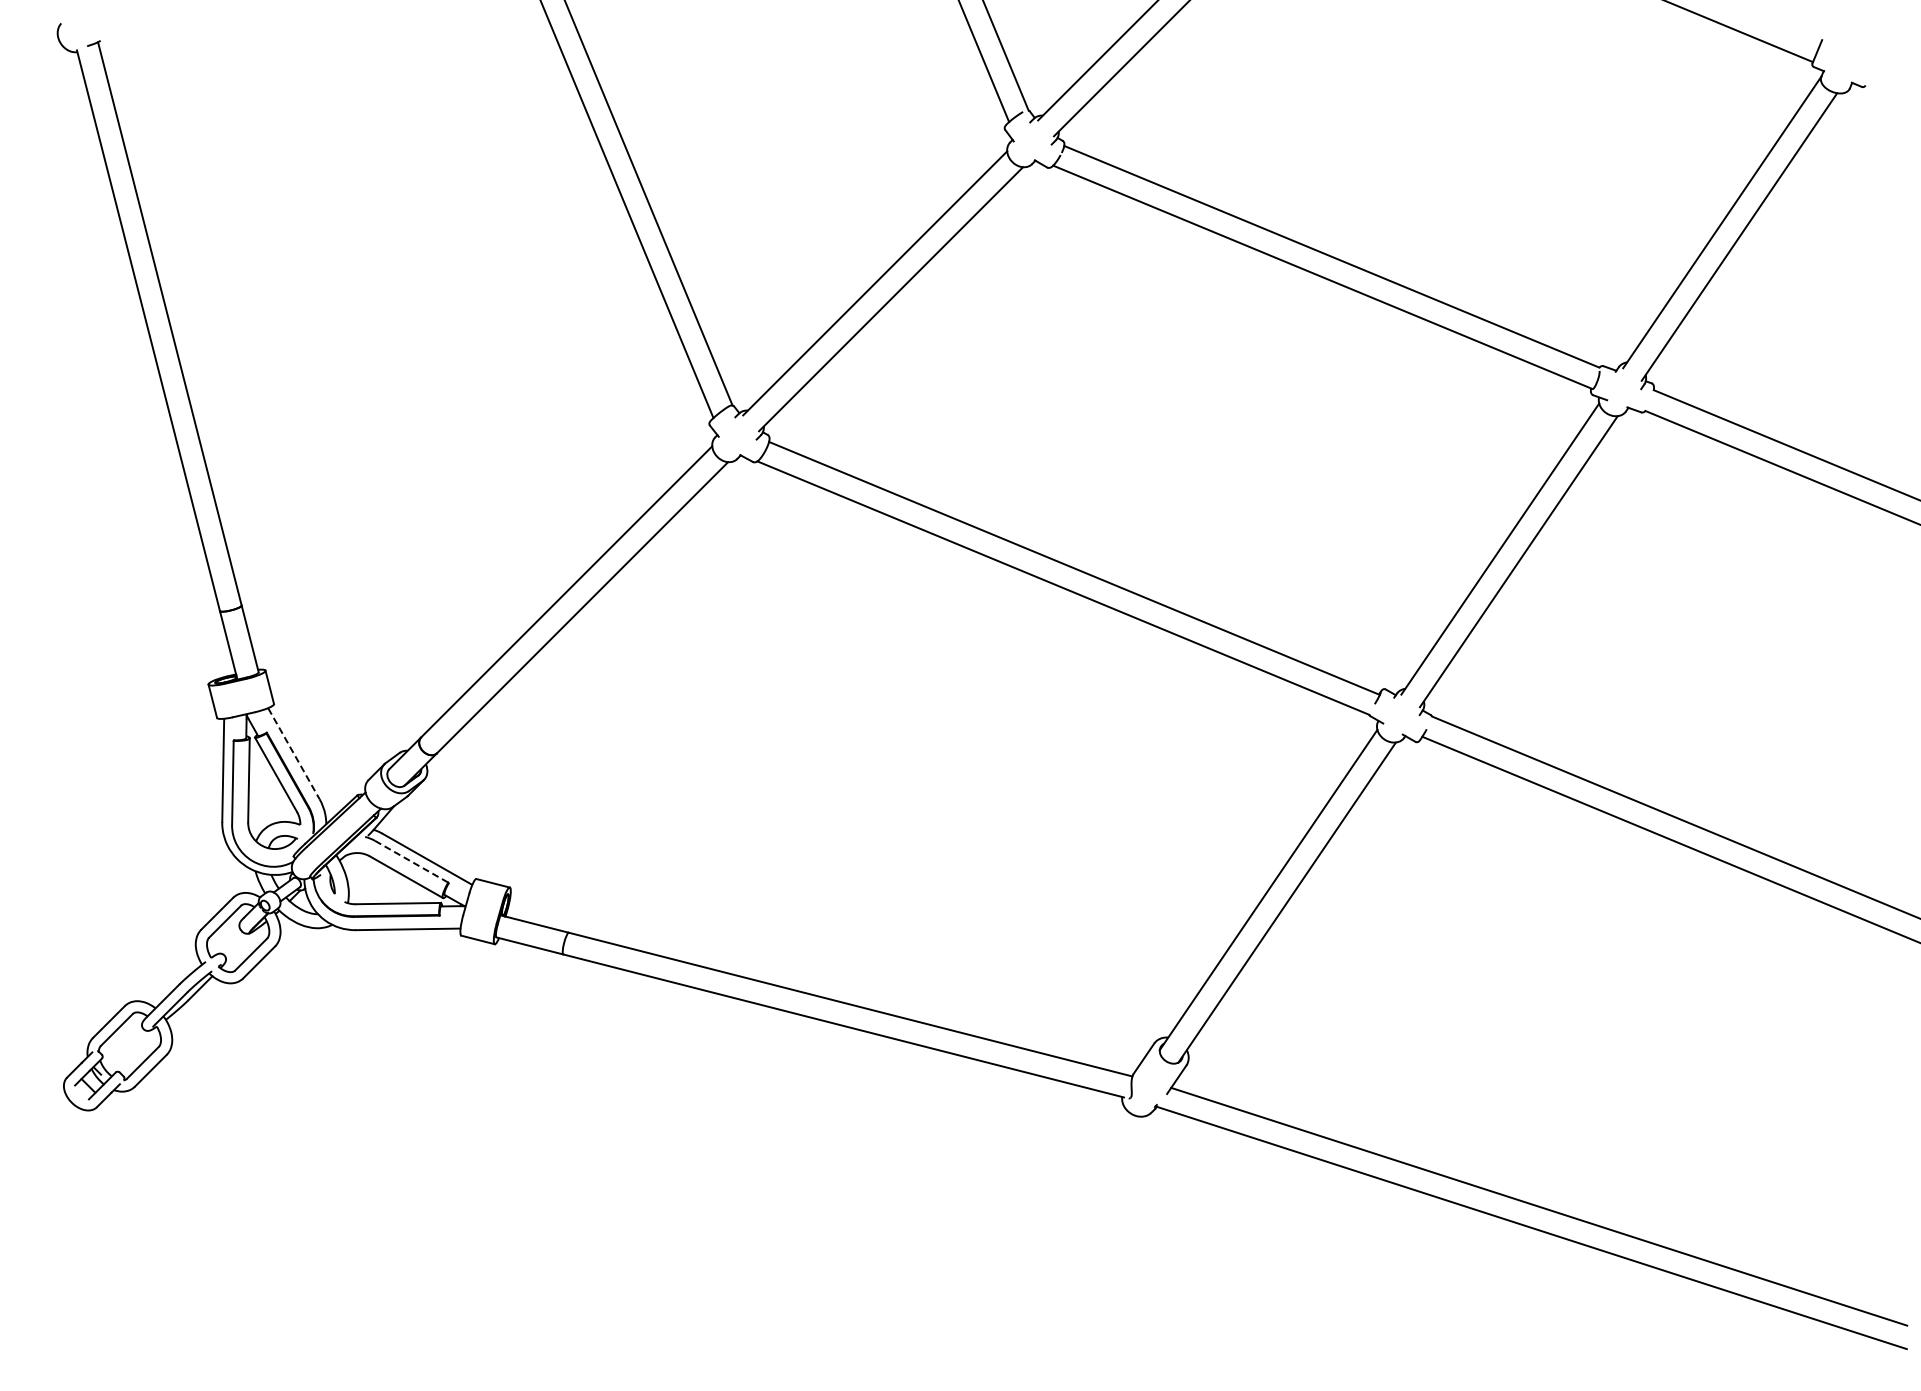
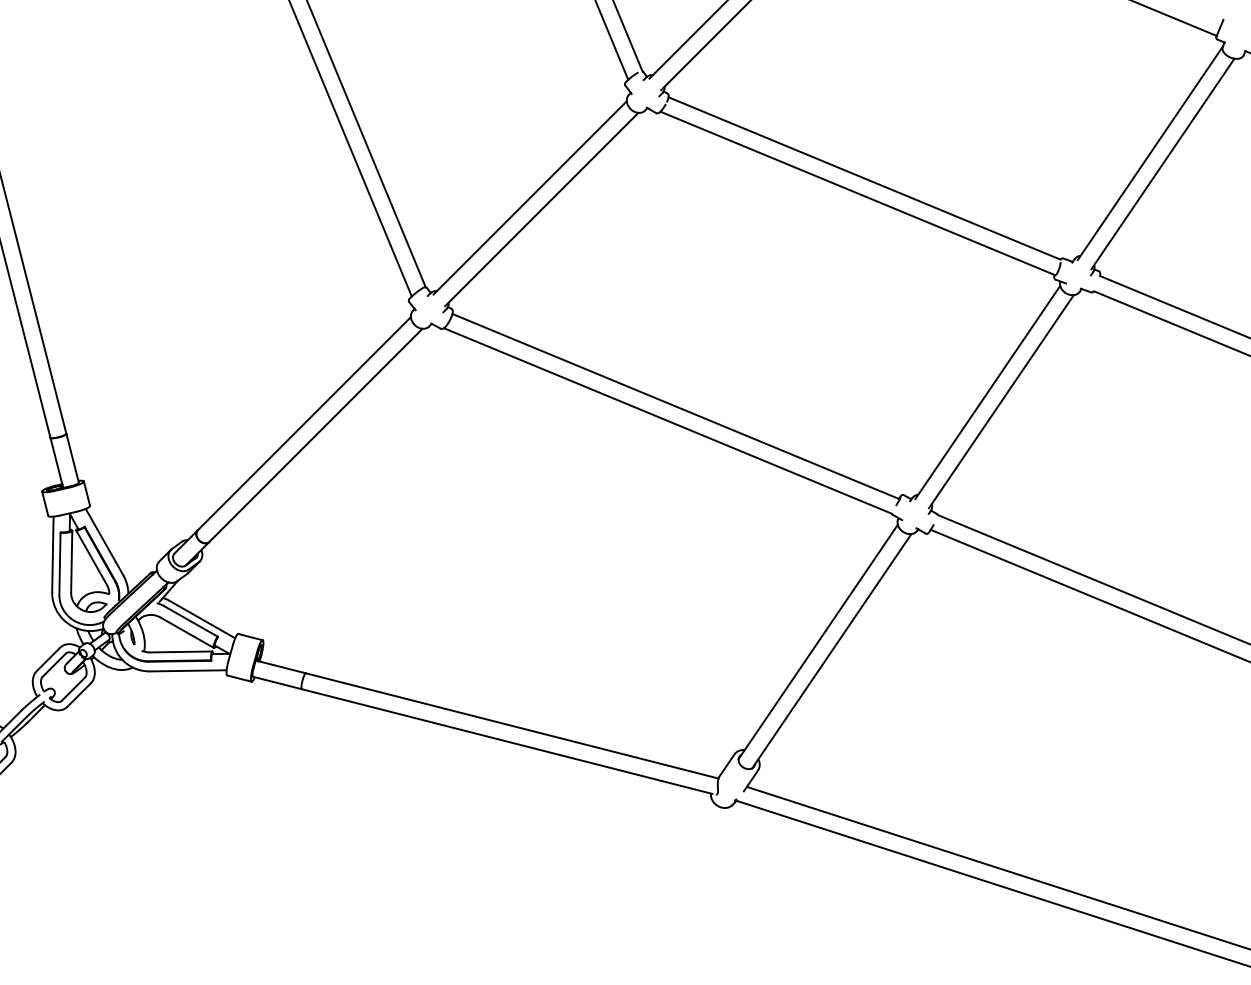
line: (294, 754) -> (105, 542), dashed -> solid
line: (412, 861) -> (191, 621), dashed -> solid

